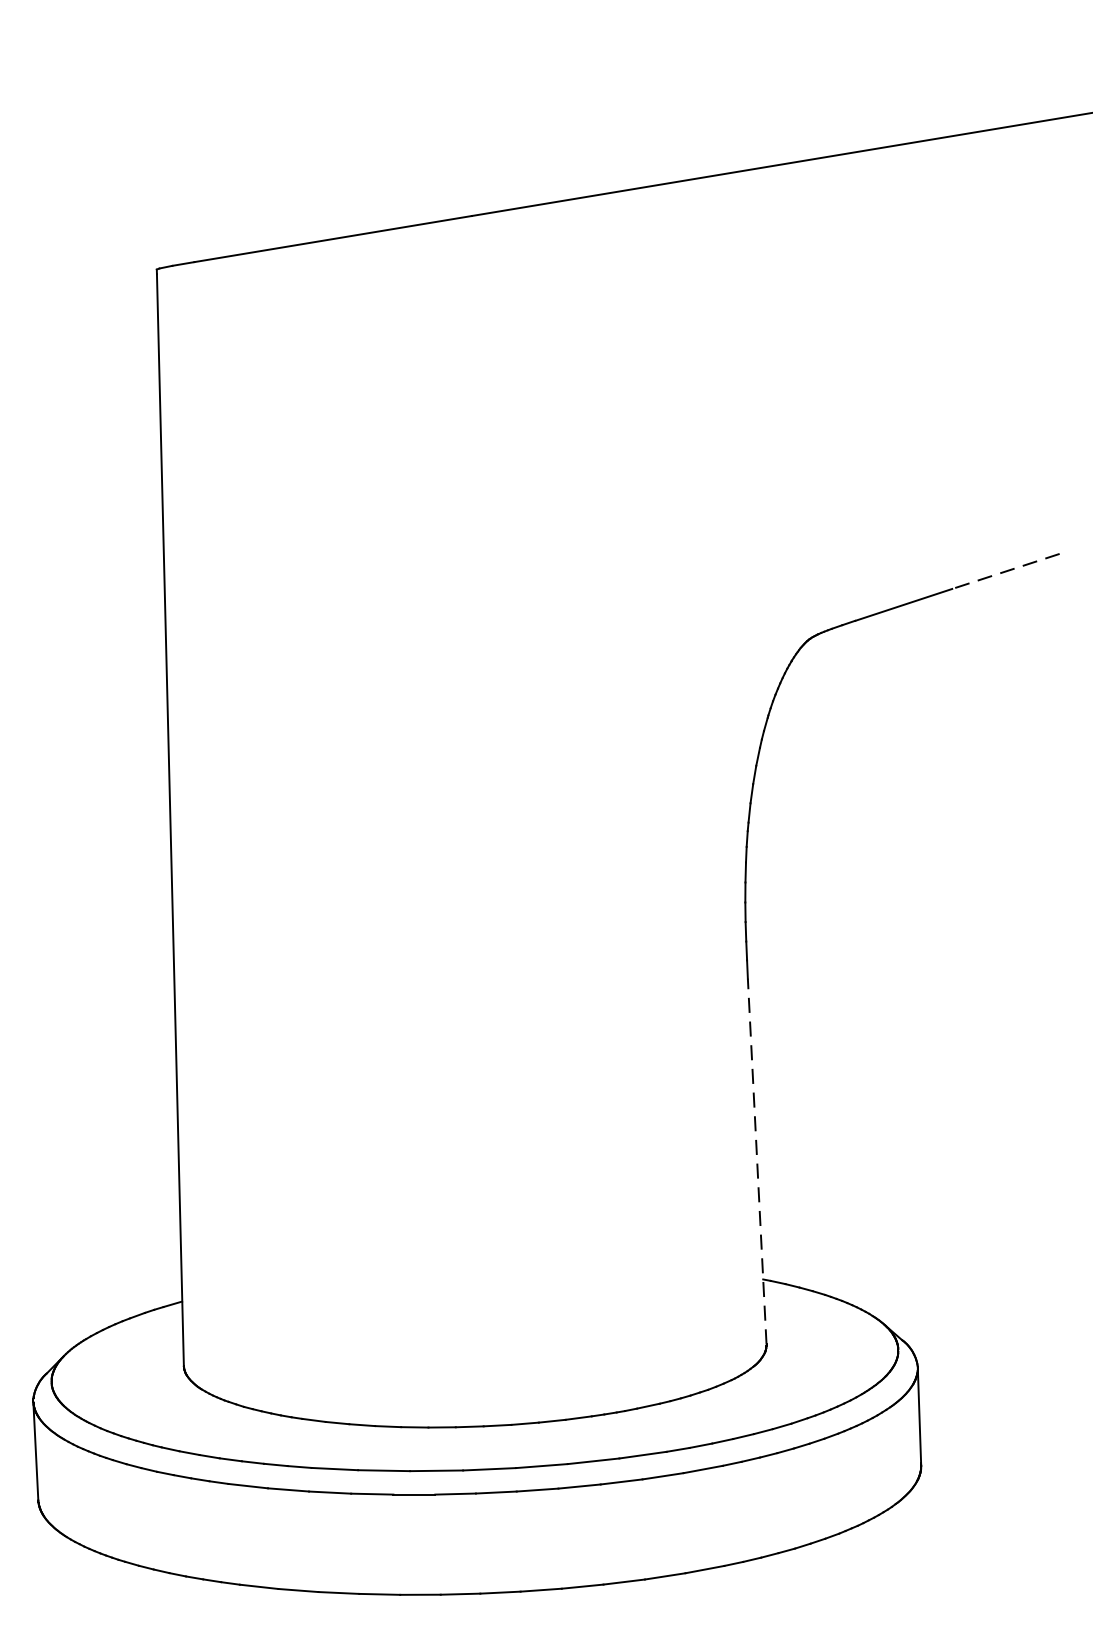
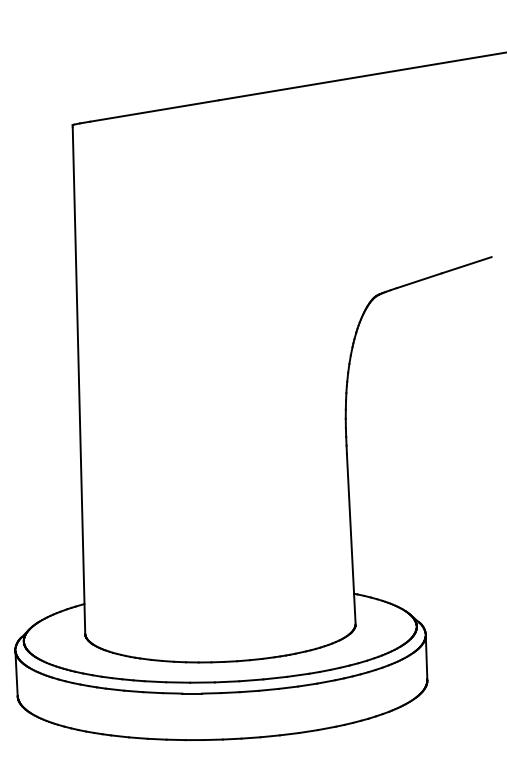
line: (1005, 572) -> (466, 265), dashed -> solid
line: (757, 1162) -> (351, 539), dashed -> solid

